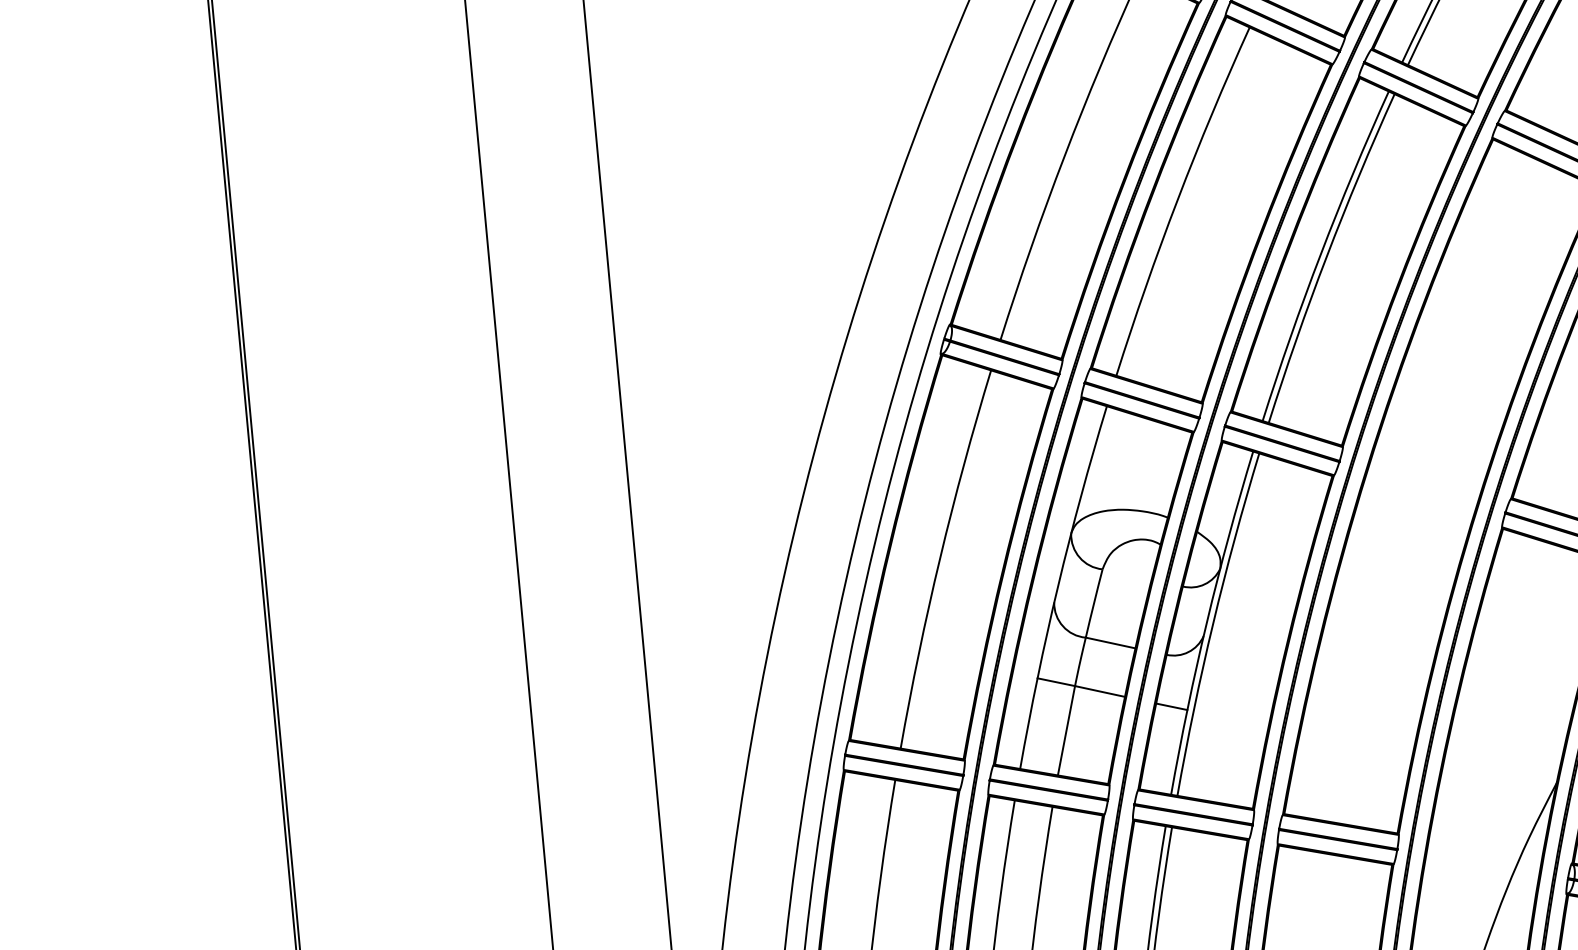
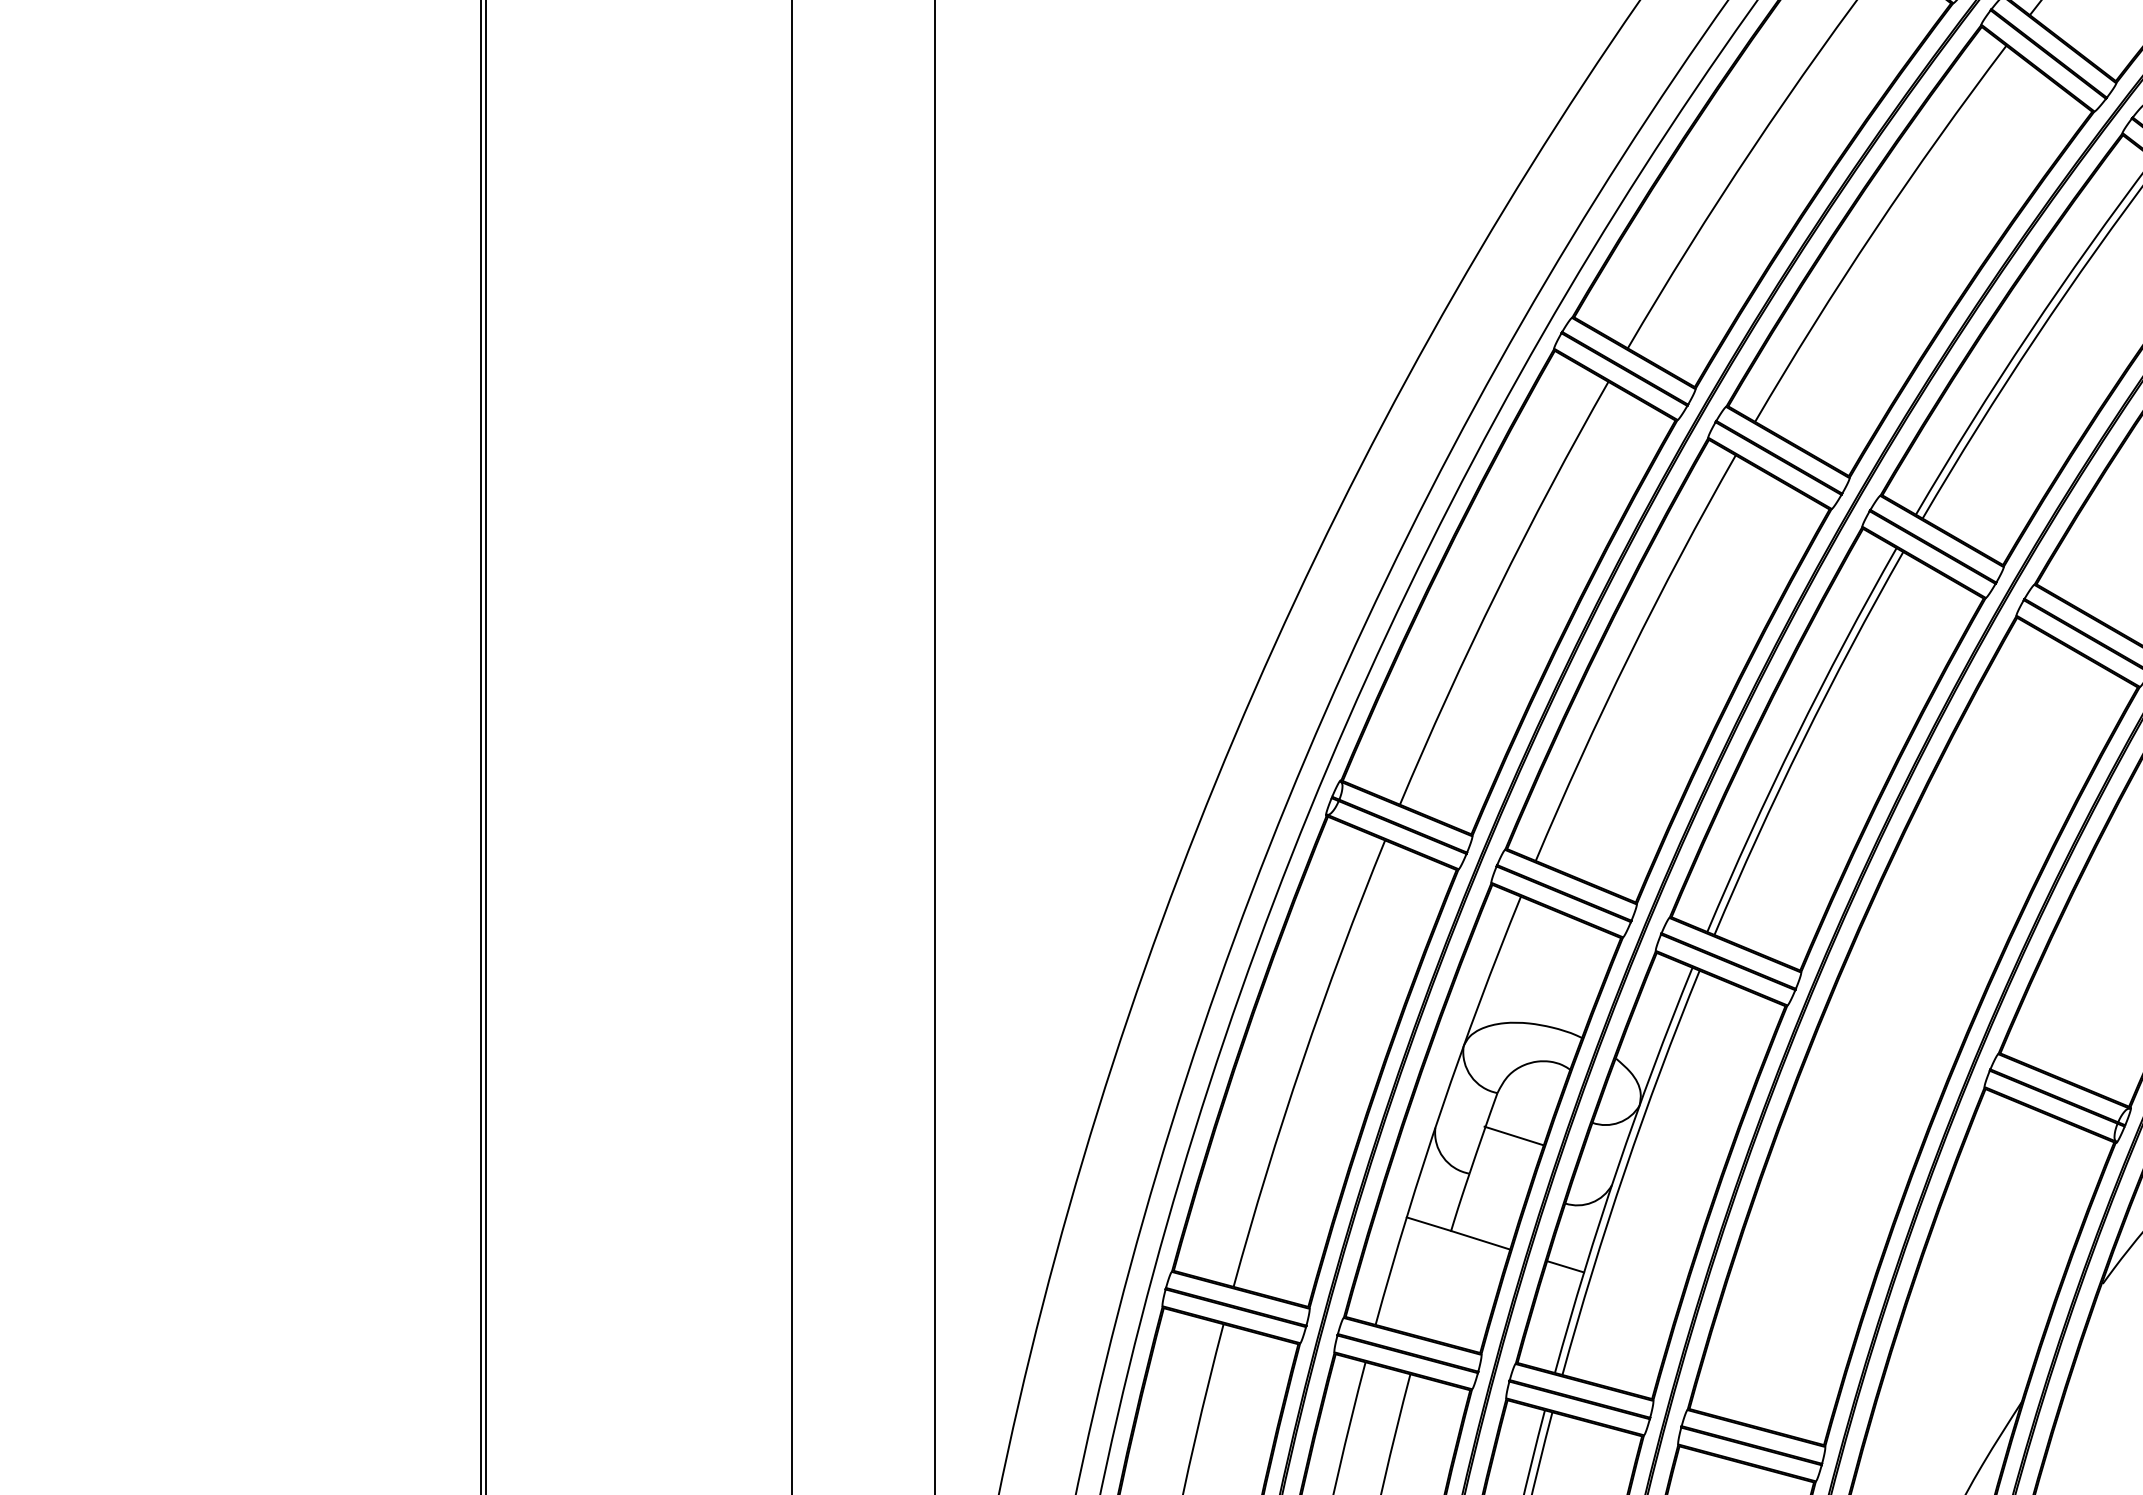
line: (1110, 642) -> (1513, 1135), moved
line: (1066, 730) -> (1435, 1283), removed

